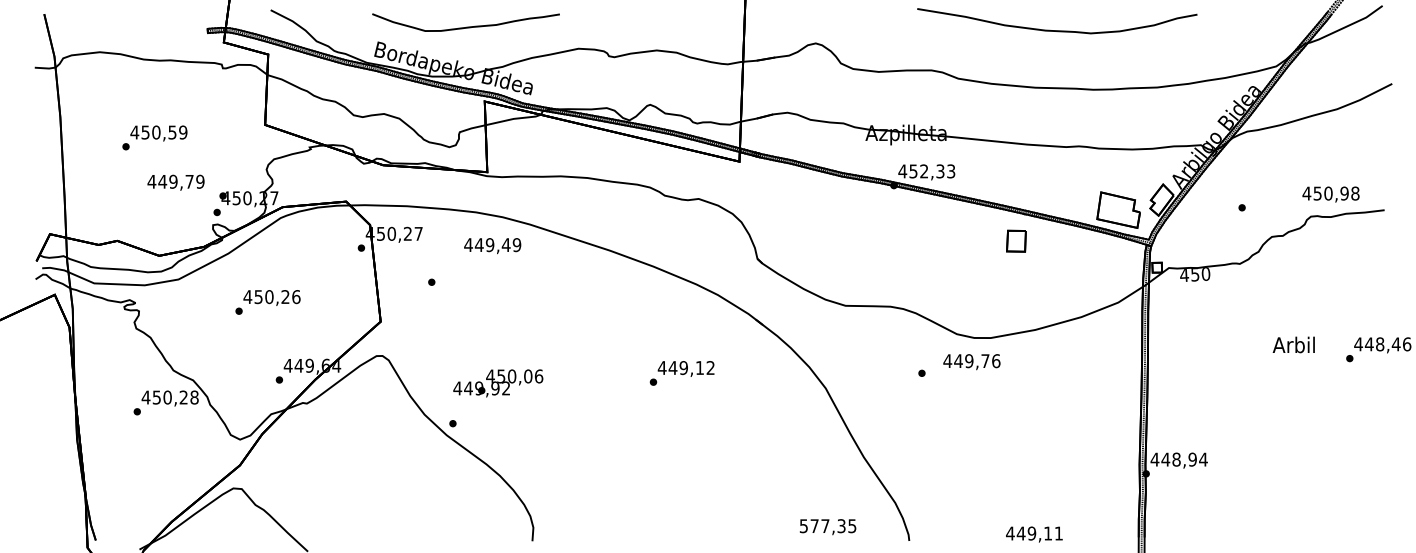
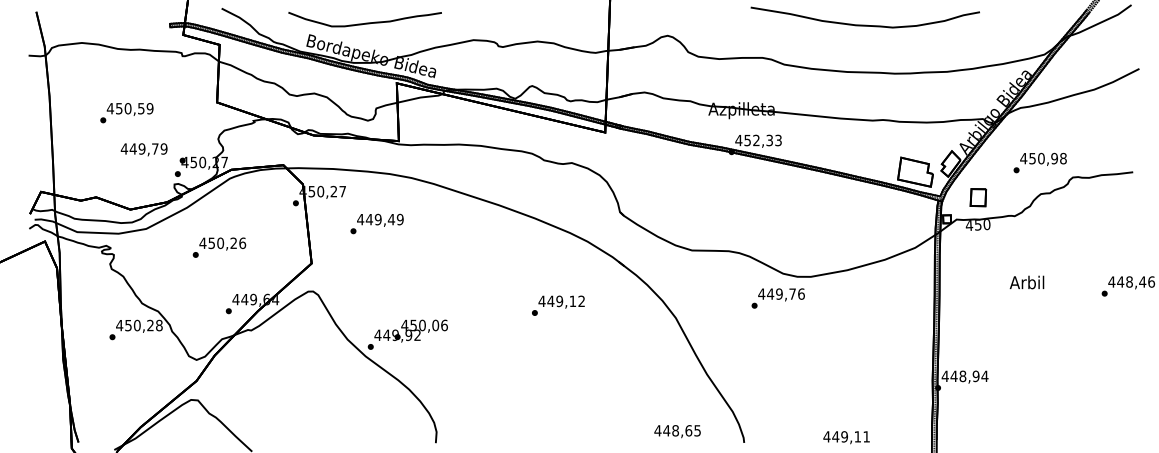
curve: (466, 26) -> (365, 22), moved
text: (1330, 194) -> (1043, 159), moved
part: (1016, 240) -> (978, 197), moved
text: (492, 246) -> (380, 220), moved
text: (1293, 344) -> (1026, 282), moved
text: (971, 362) -> (781, 295), moved
text: (498, 383) -> (411, 331), moved
text: (822, 526) -> (673, 431), 577,35 -> 448,65

